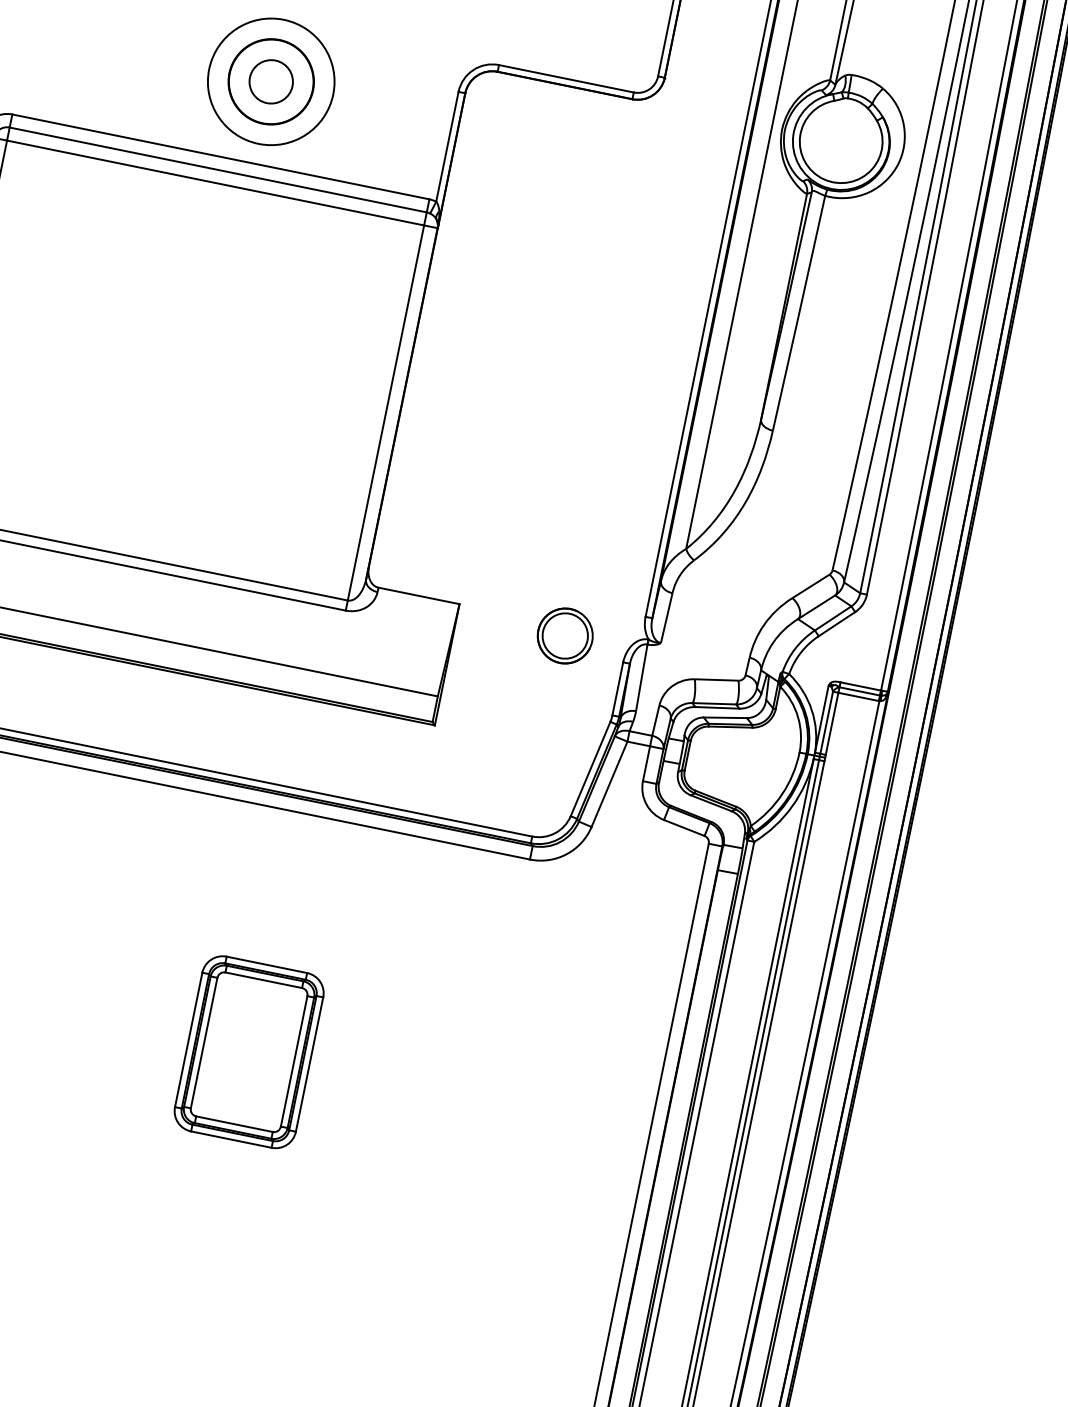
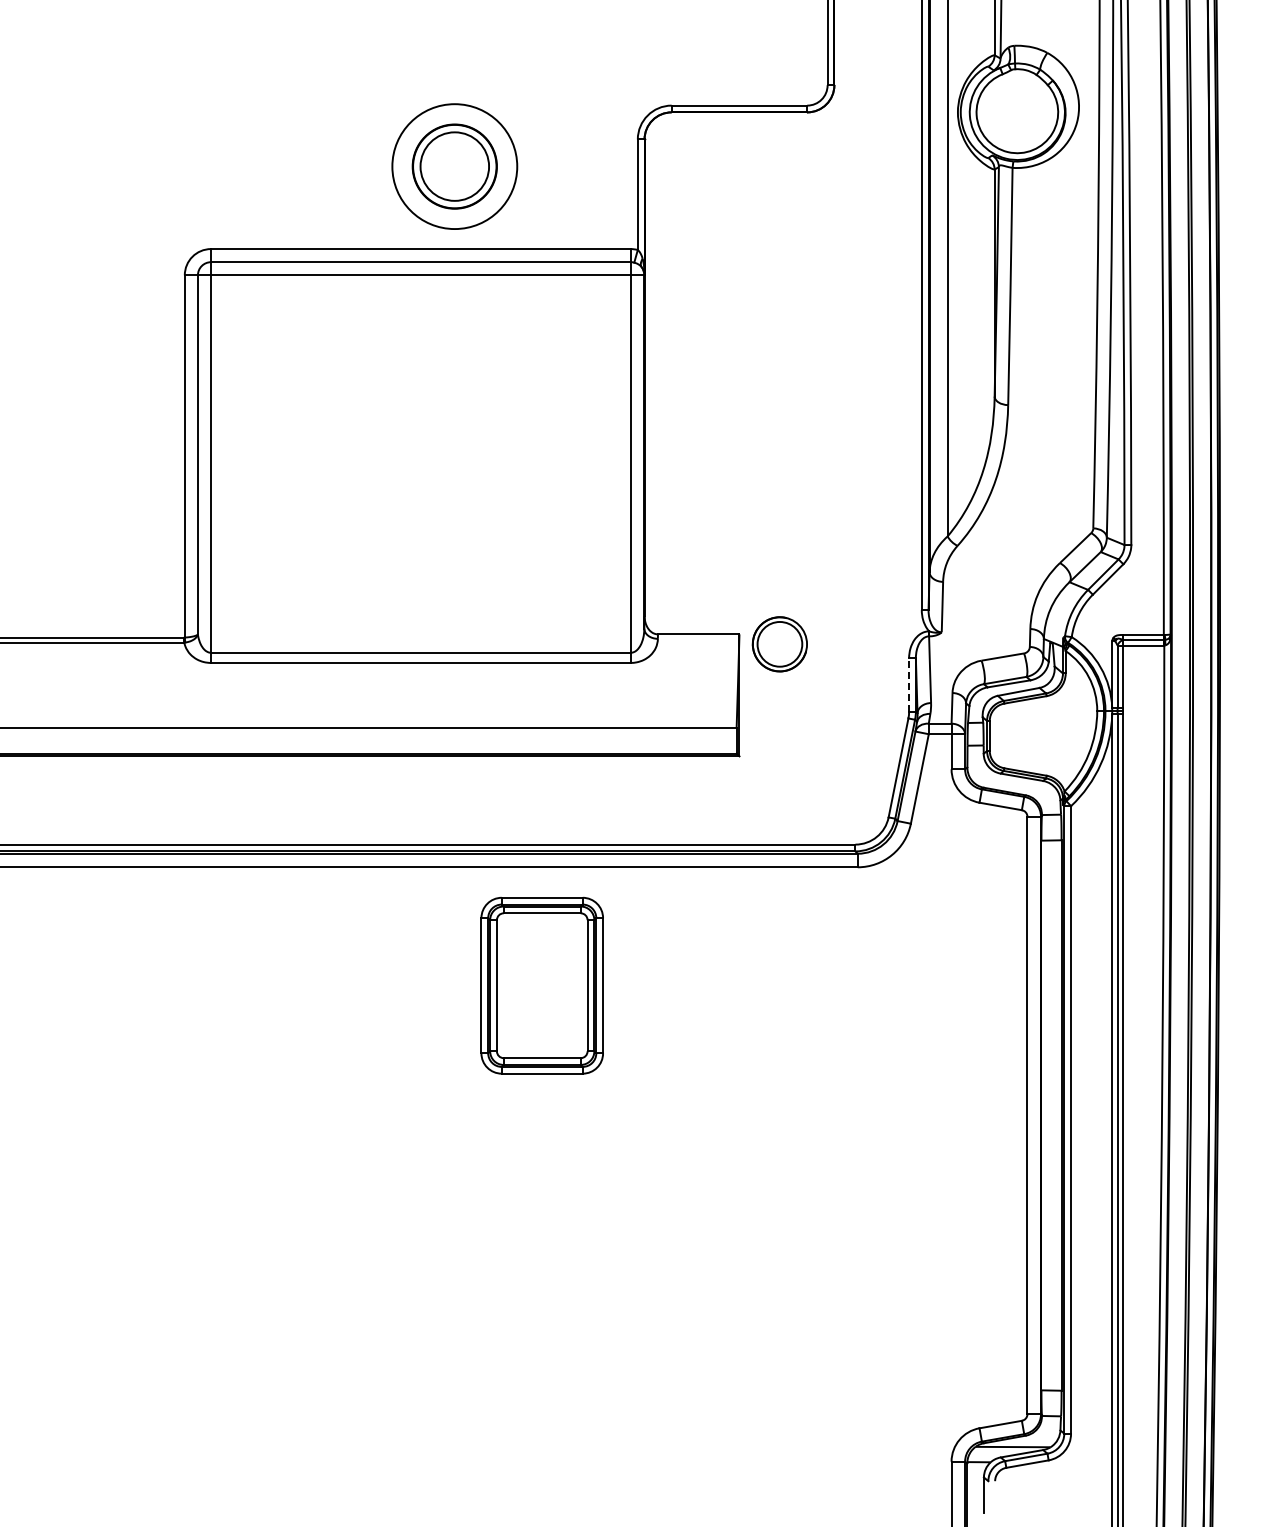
circle: (270, 81) -> (454, 166), size x1.6
part: (564, 636) -> (779, 644), moved
line: (618, 689) -> (909, 685), solid -> dashed
part: (248, 1051) -> (541, 985), moved

